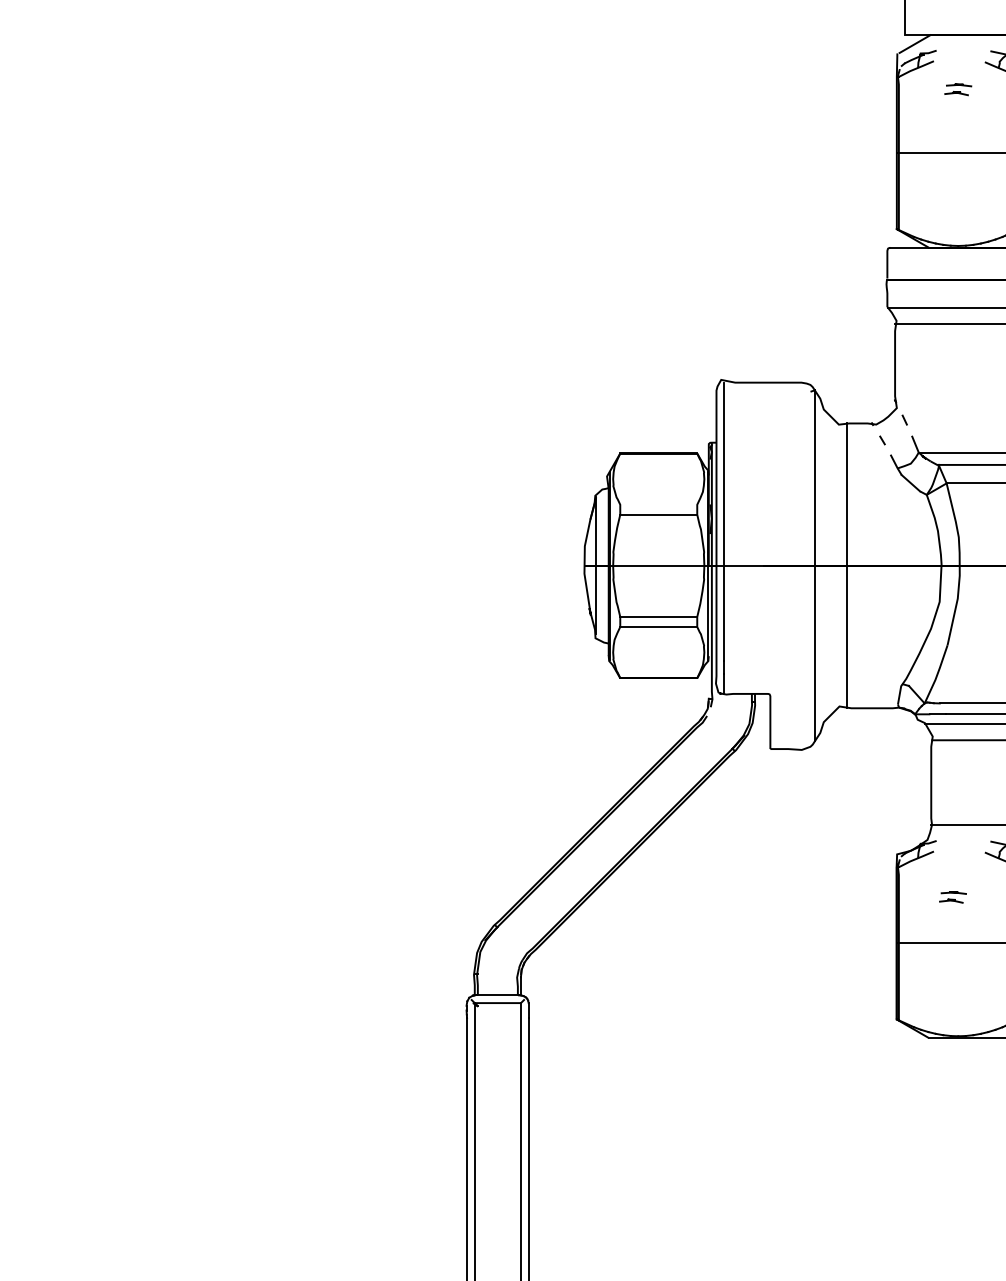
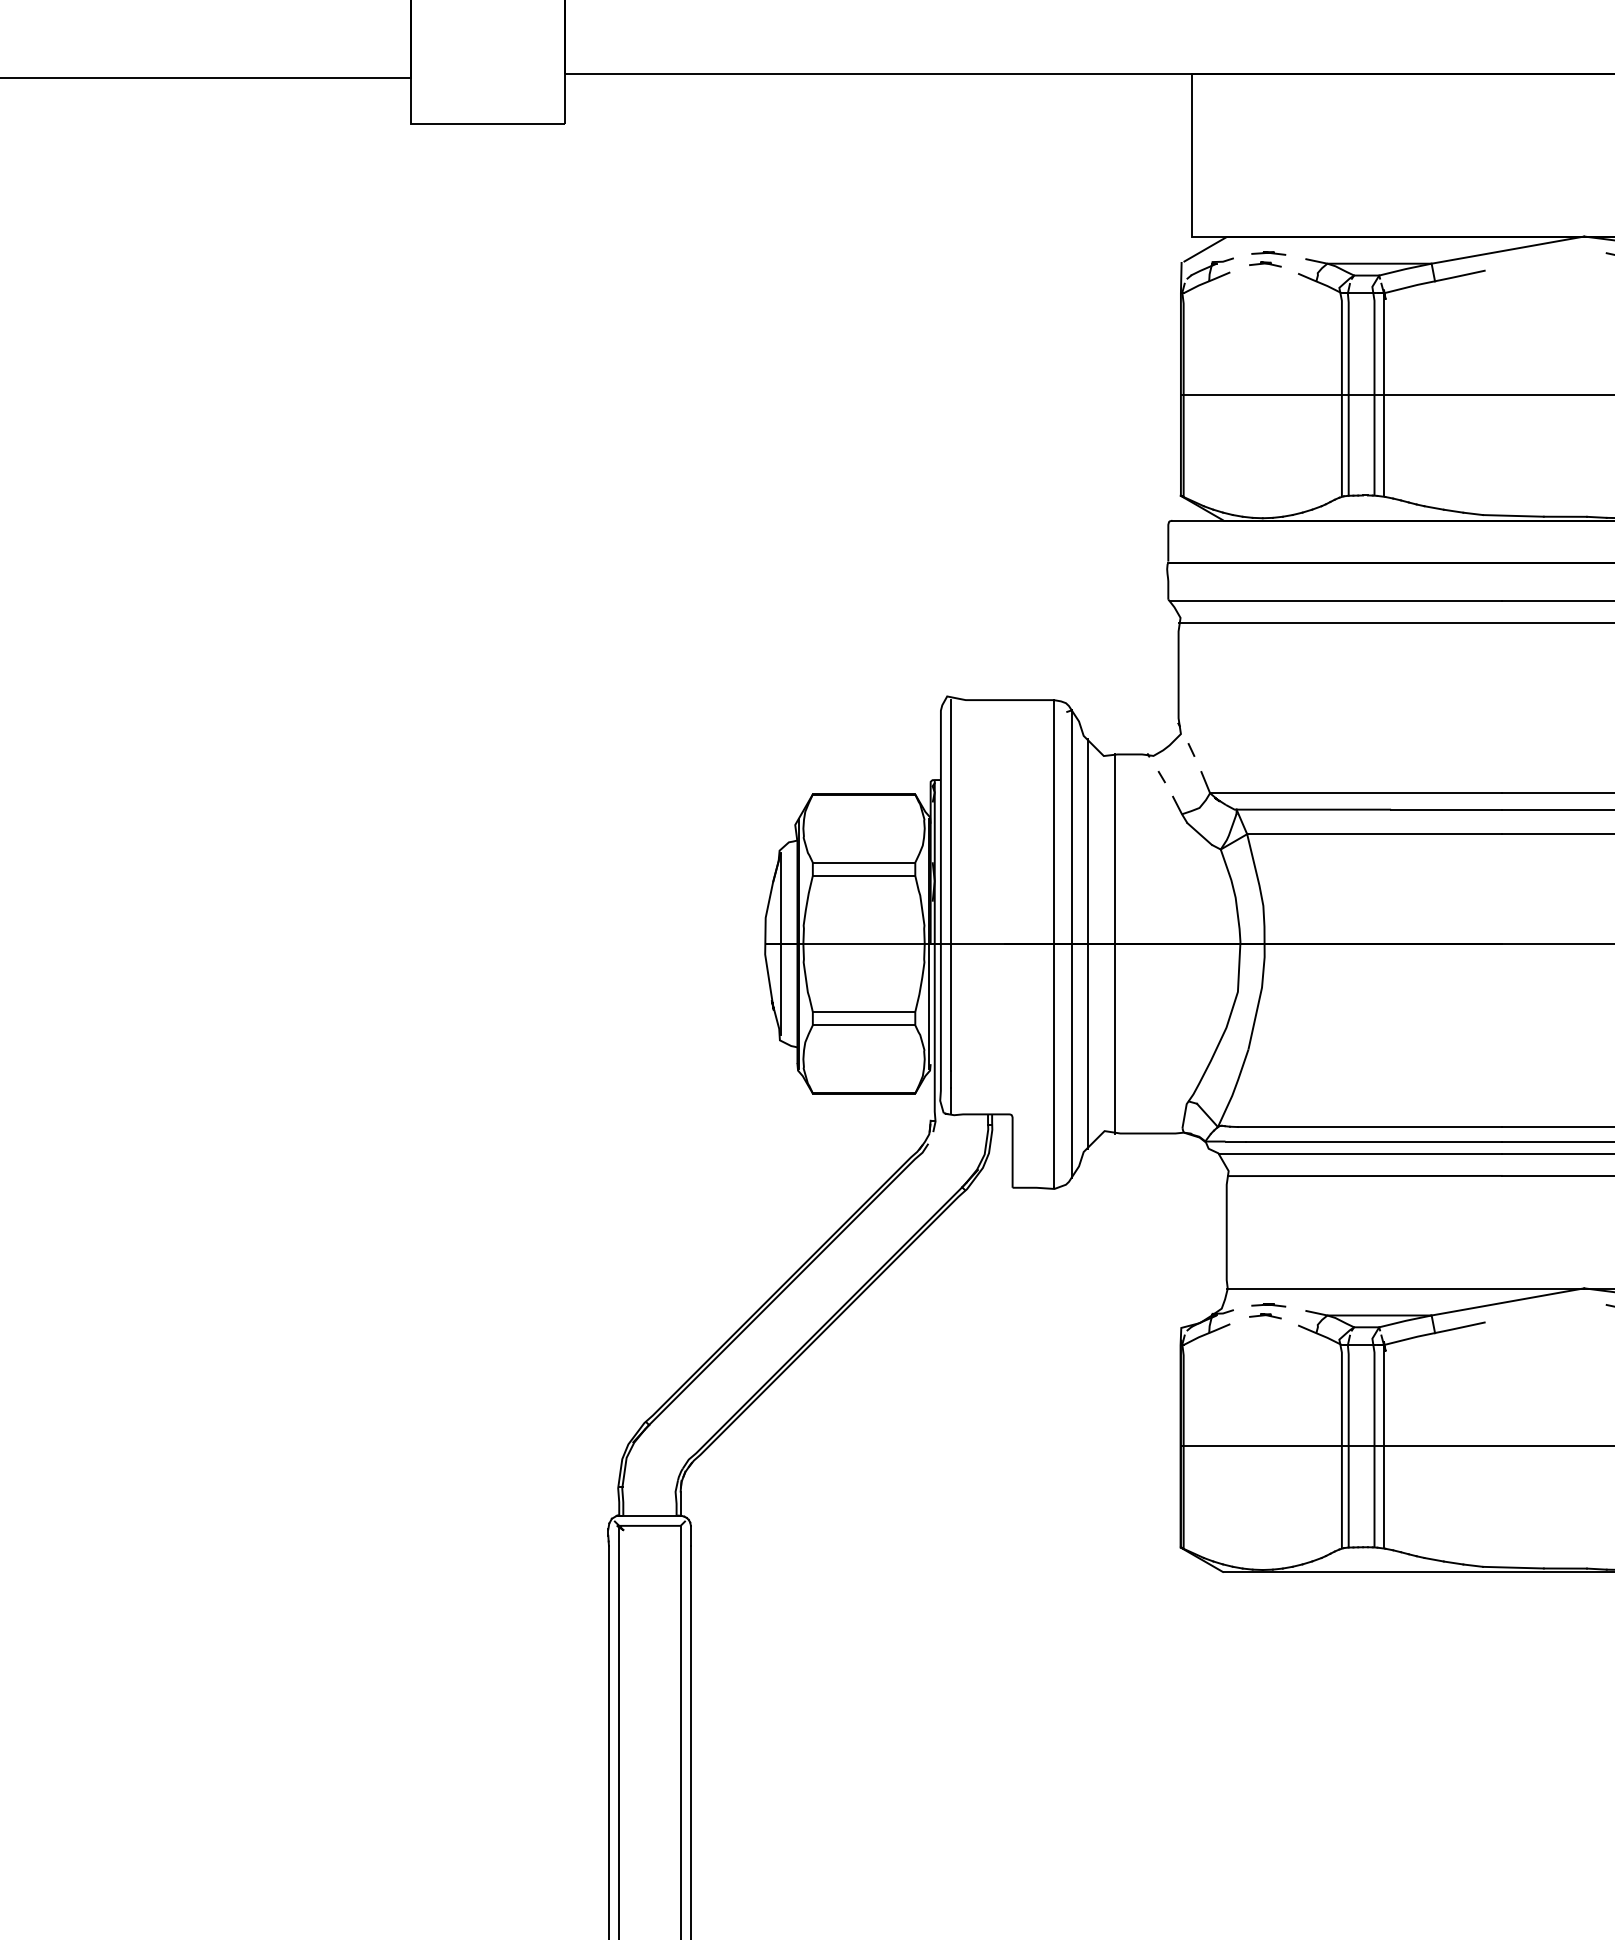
part: (958, 89) -> (1267, 259), moved
line: (658, 504) -> (863, 862), added
line: (801, 565) -> (1054, 943), added
line: (827, 565) -> (1088, 943), added
part: (952, 897) -> (1267, 1311), moved

